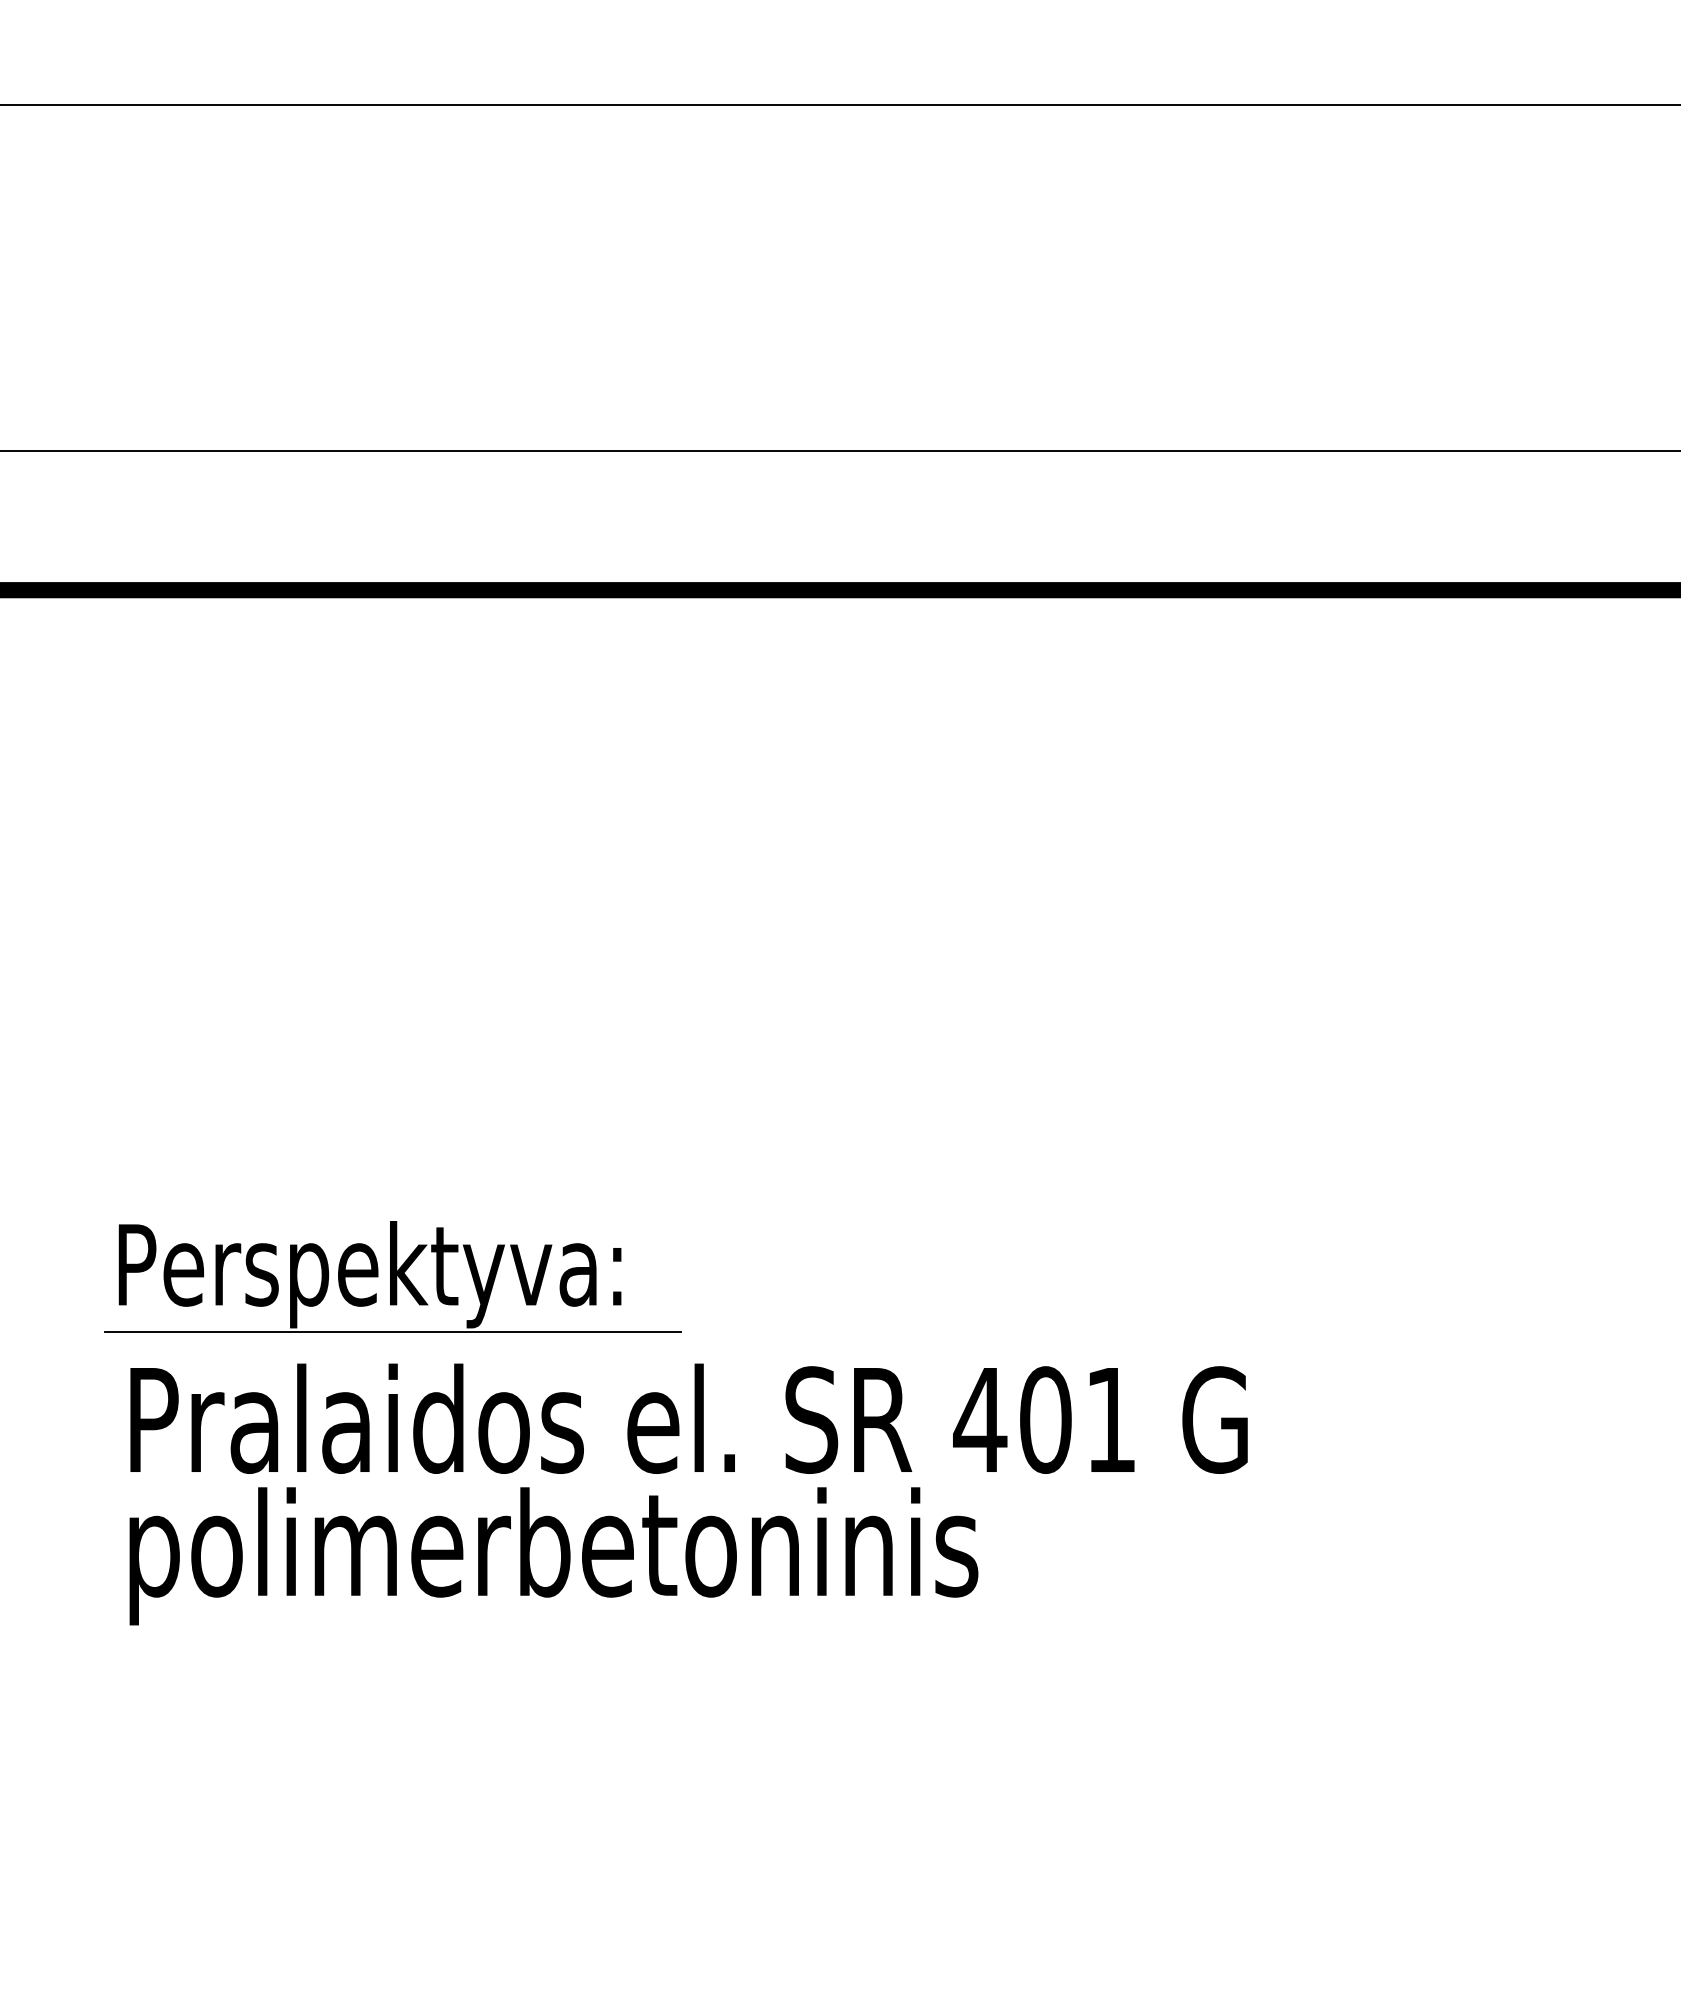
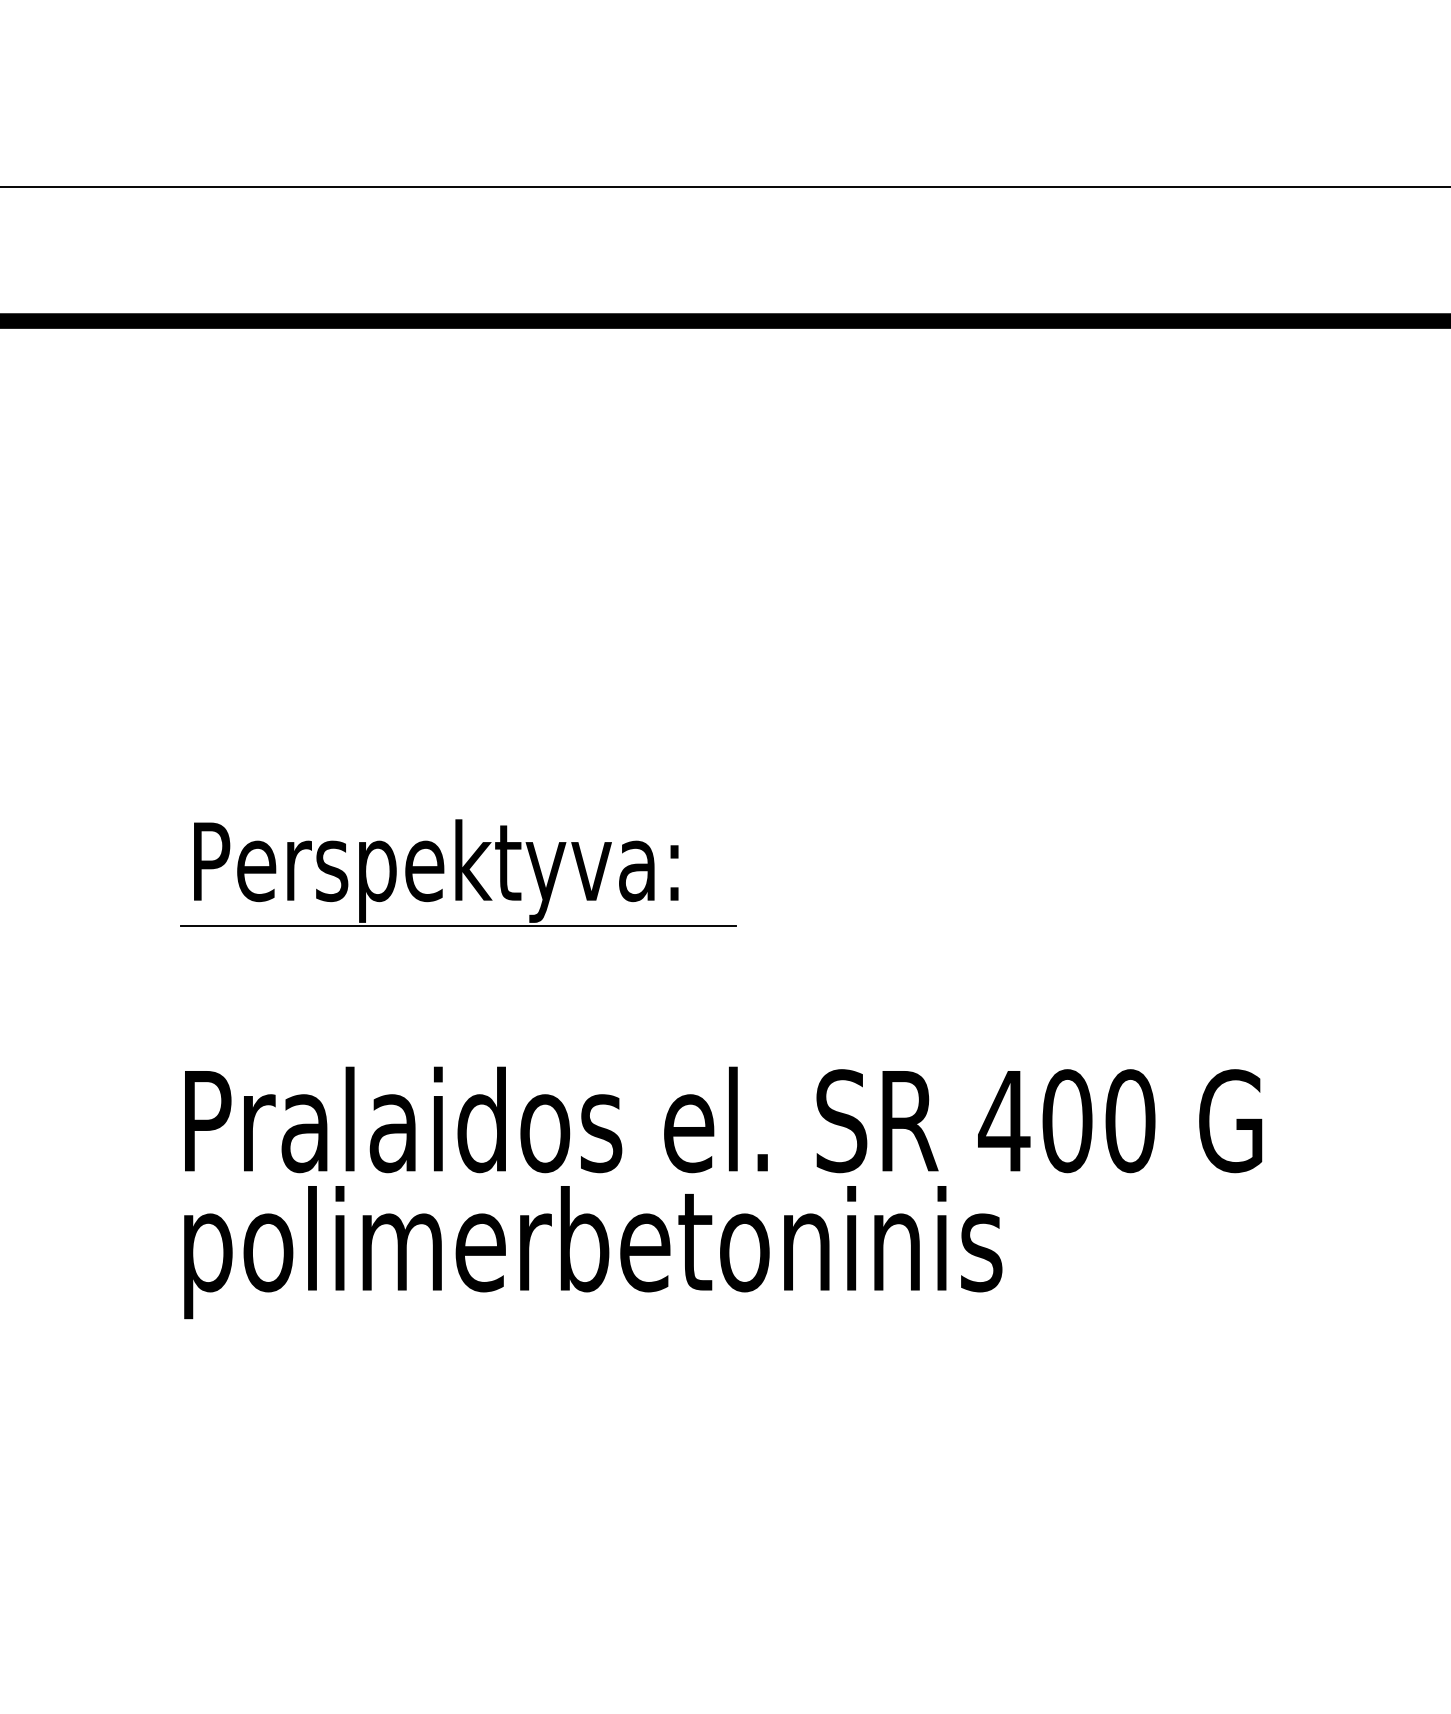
part: (392, 1276) -> (457, 872), moved
text: (1111, 1419) -> (1130, 1120), 401 -> 400

